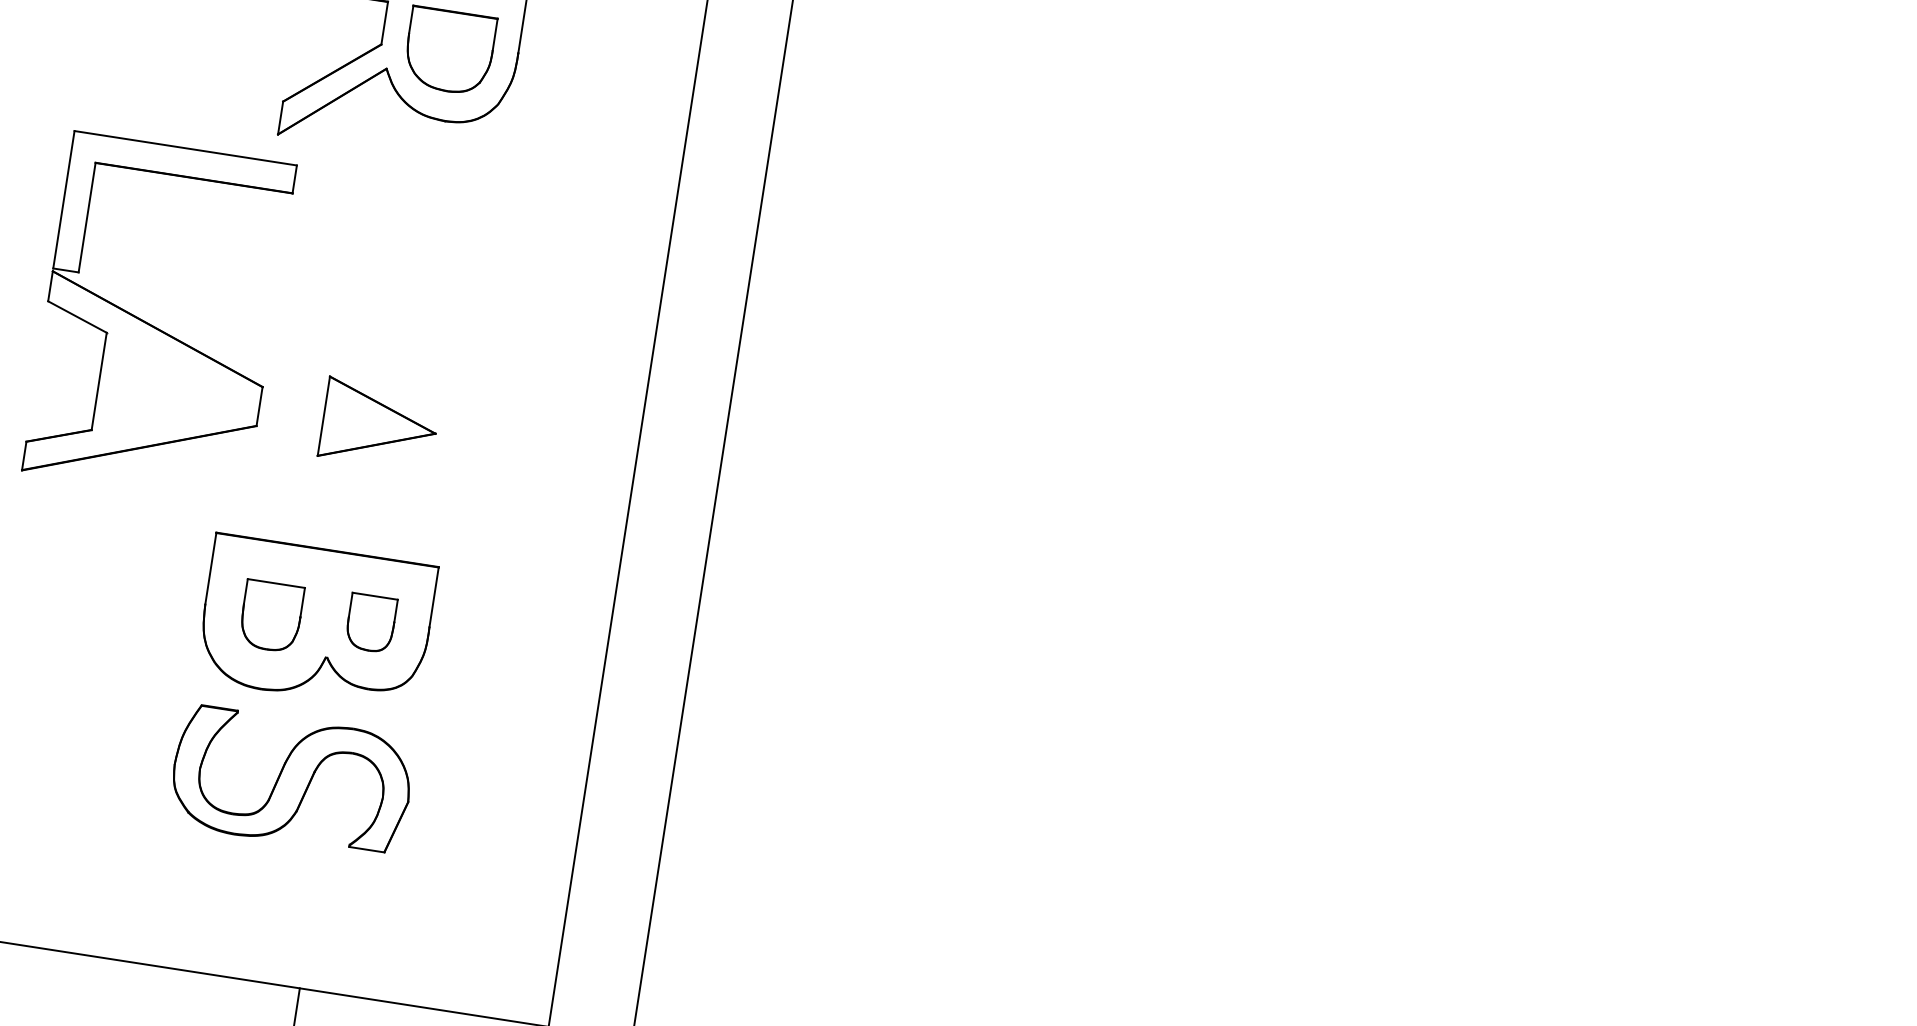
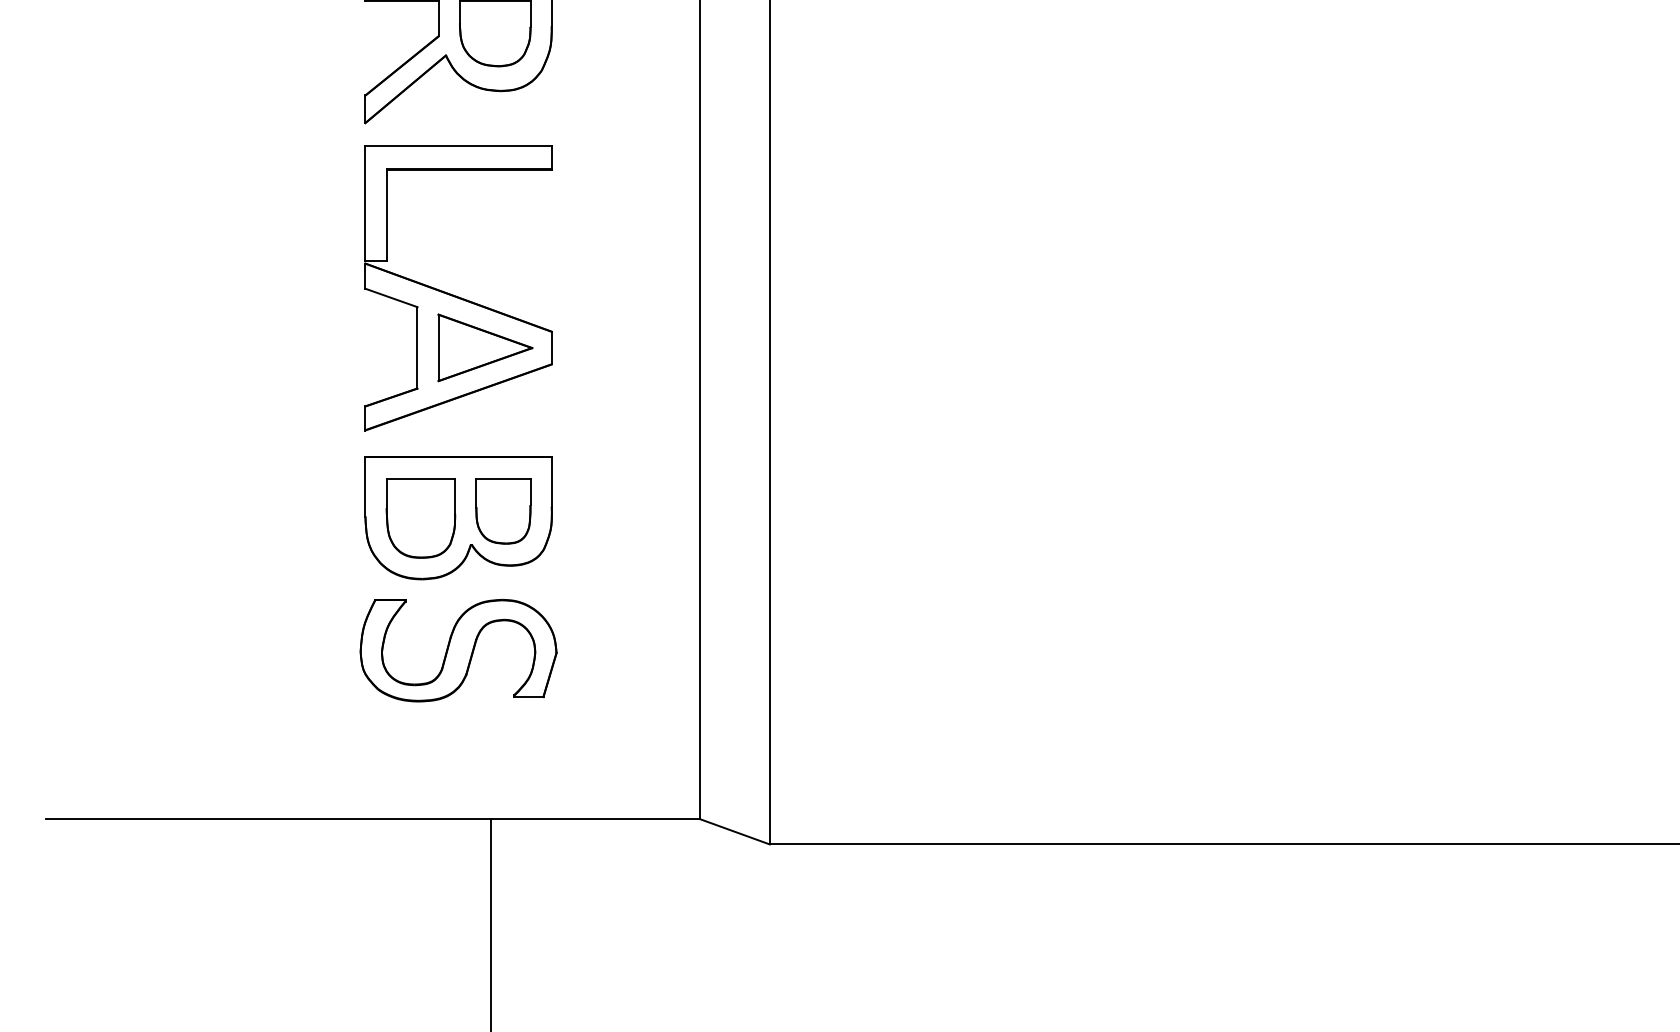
part: (155, 326) -> (456, 295), moved
part: (270, 616) -> (420, 518), size x1.43
part: (371, 623) -> (503, 511), size x1.43

